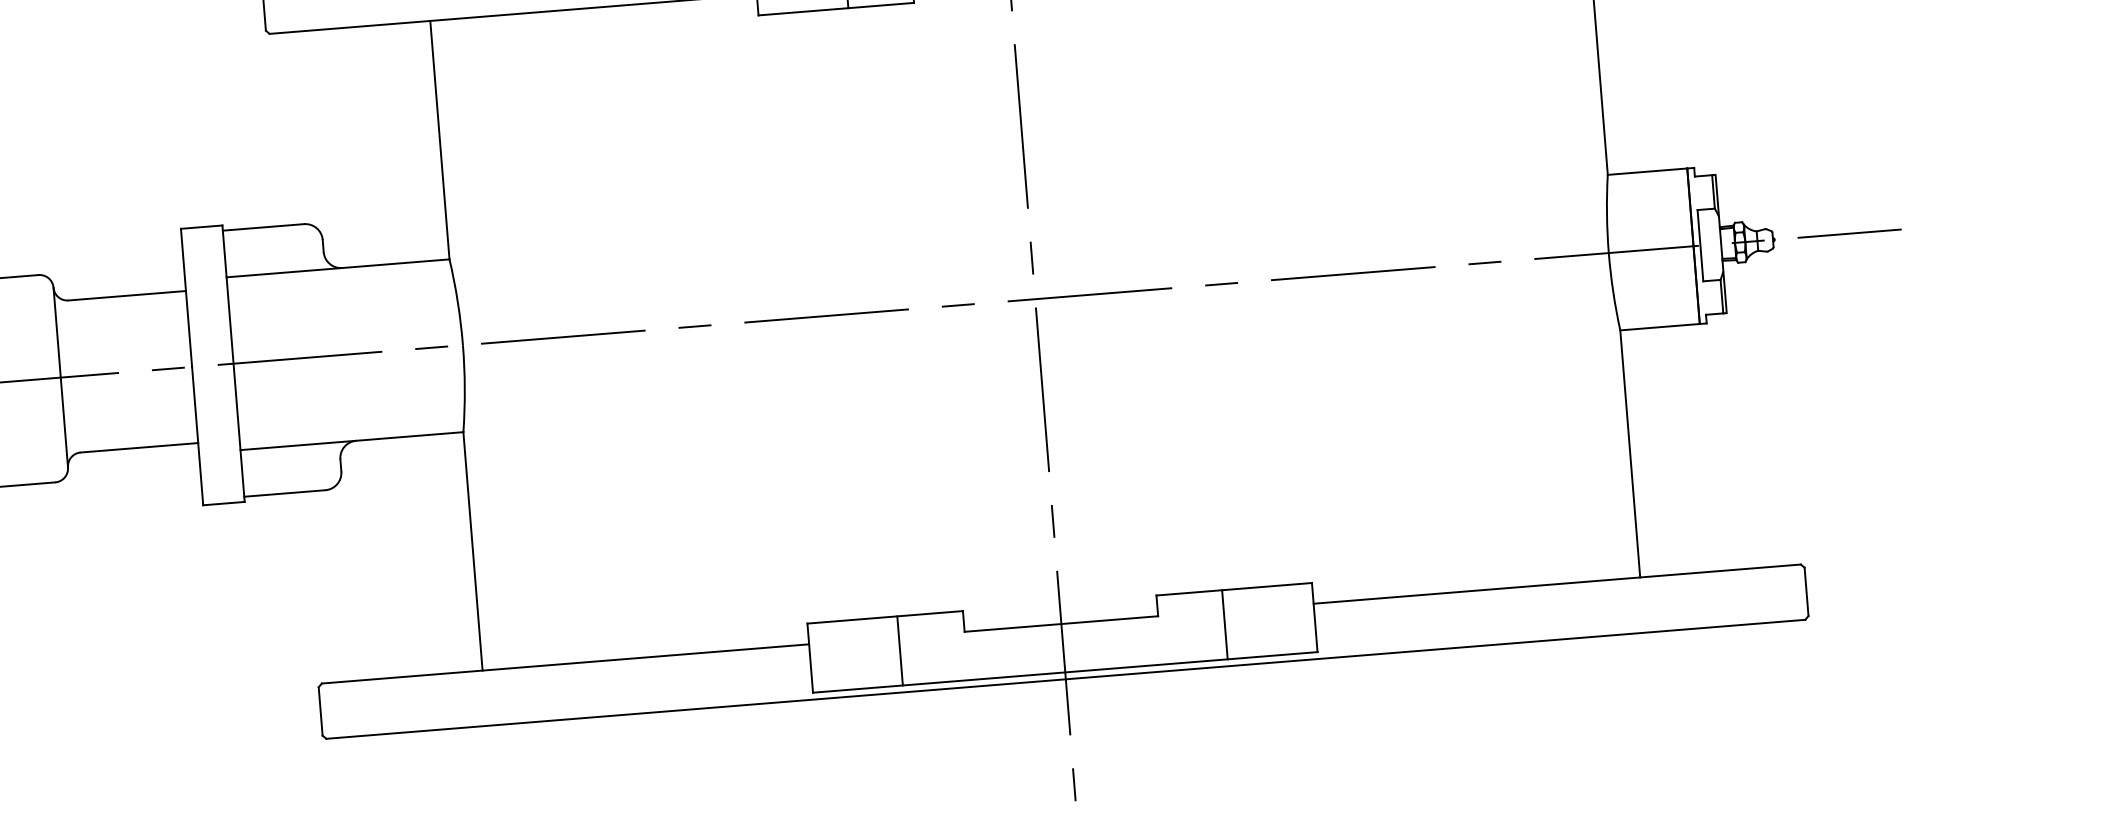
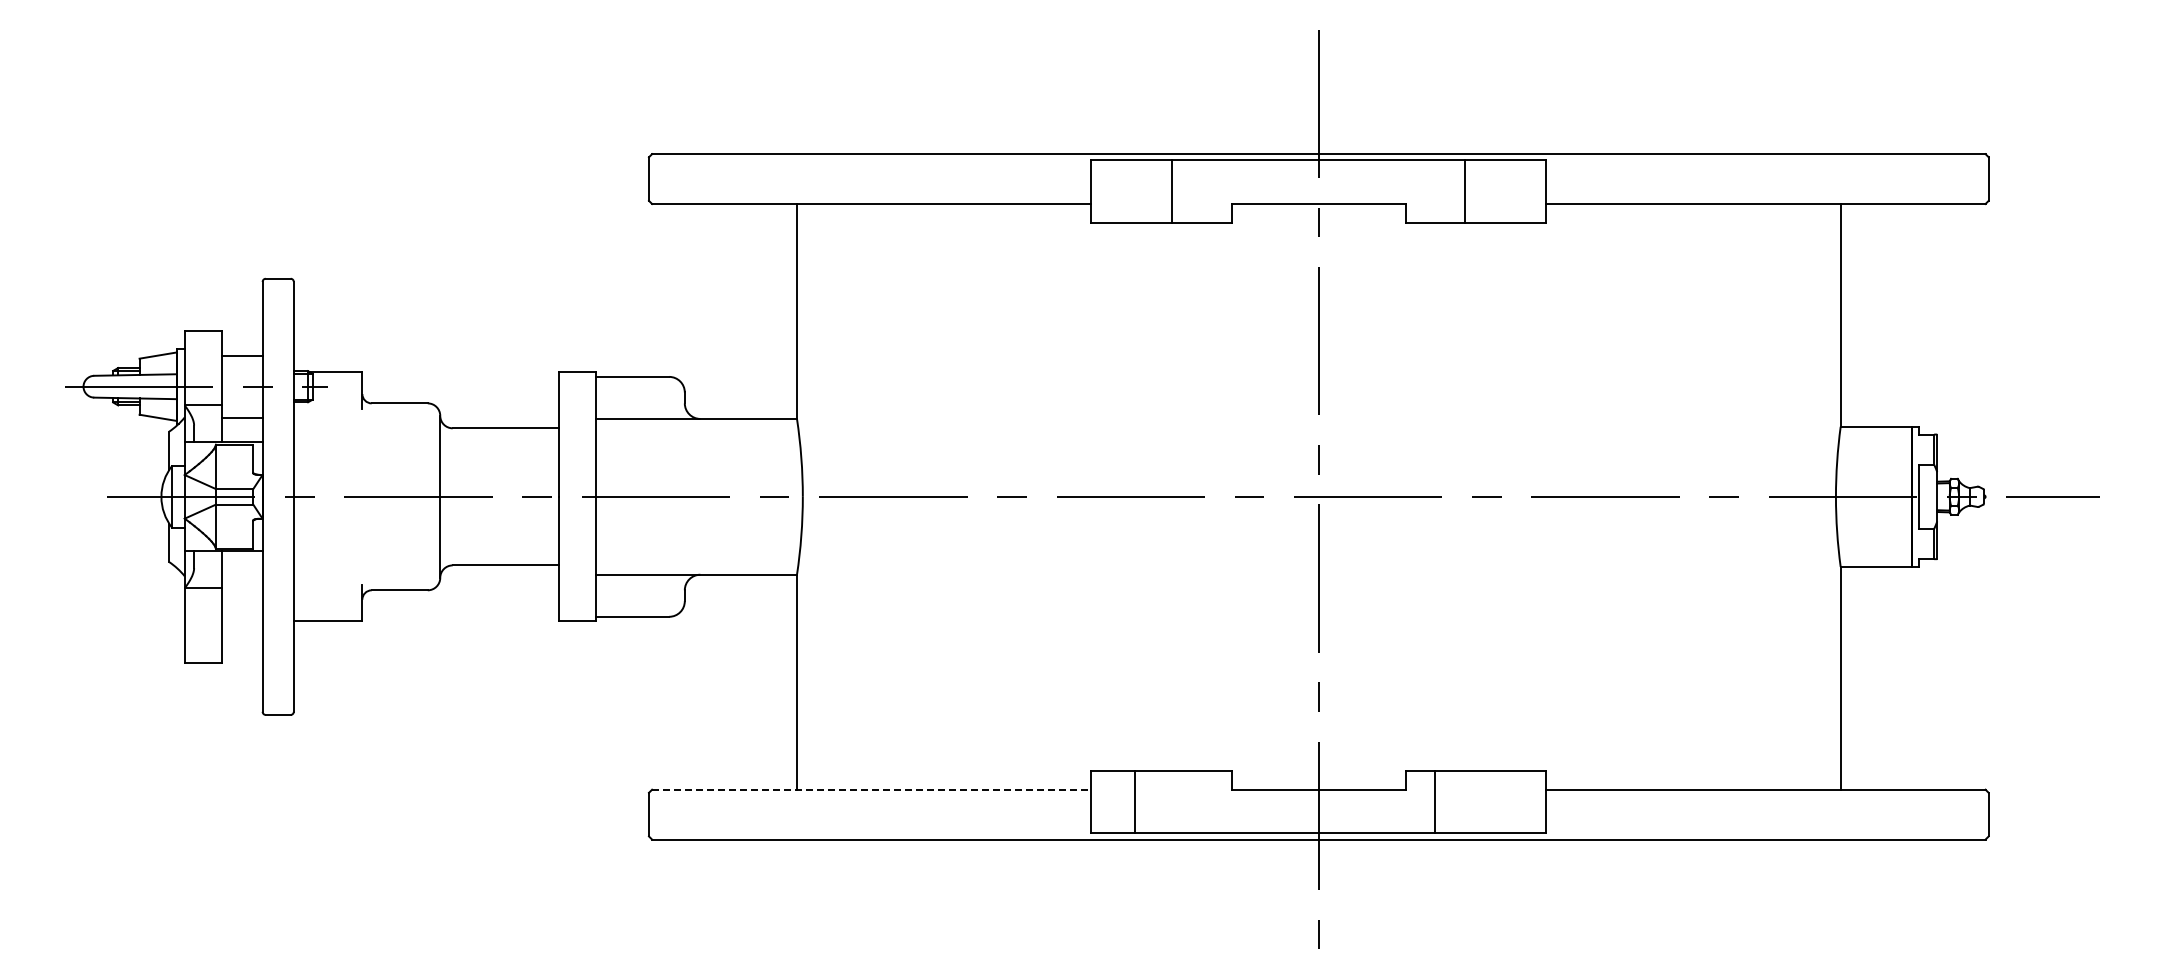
line: (1225, 625) -> (1435, 802), moved
line: (900, 651) -> (1135, 802), moved
line: (565, 663) -> (871, 789), solid -> dashed

